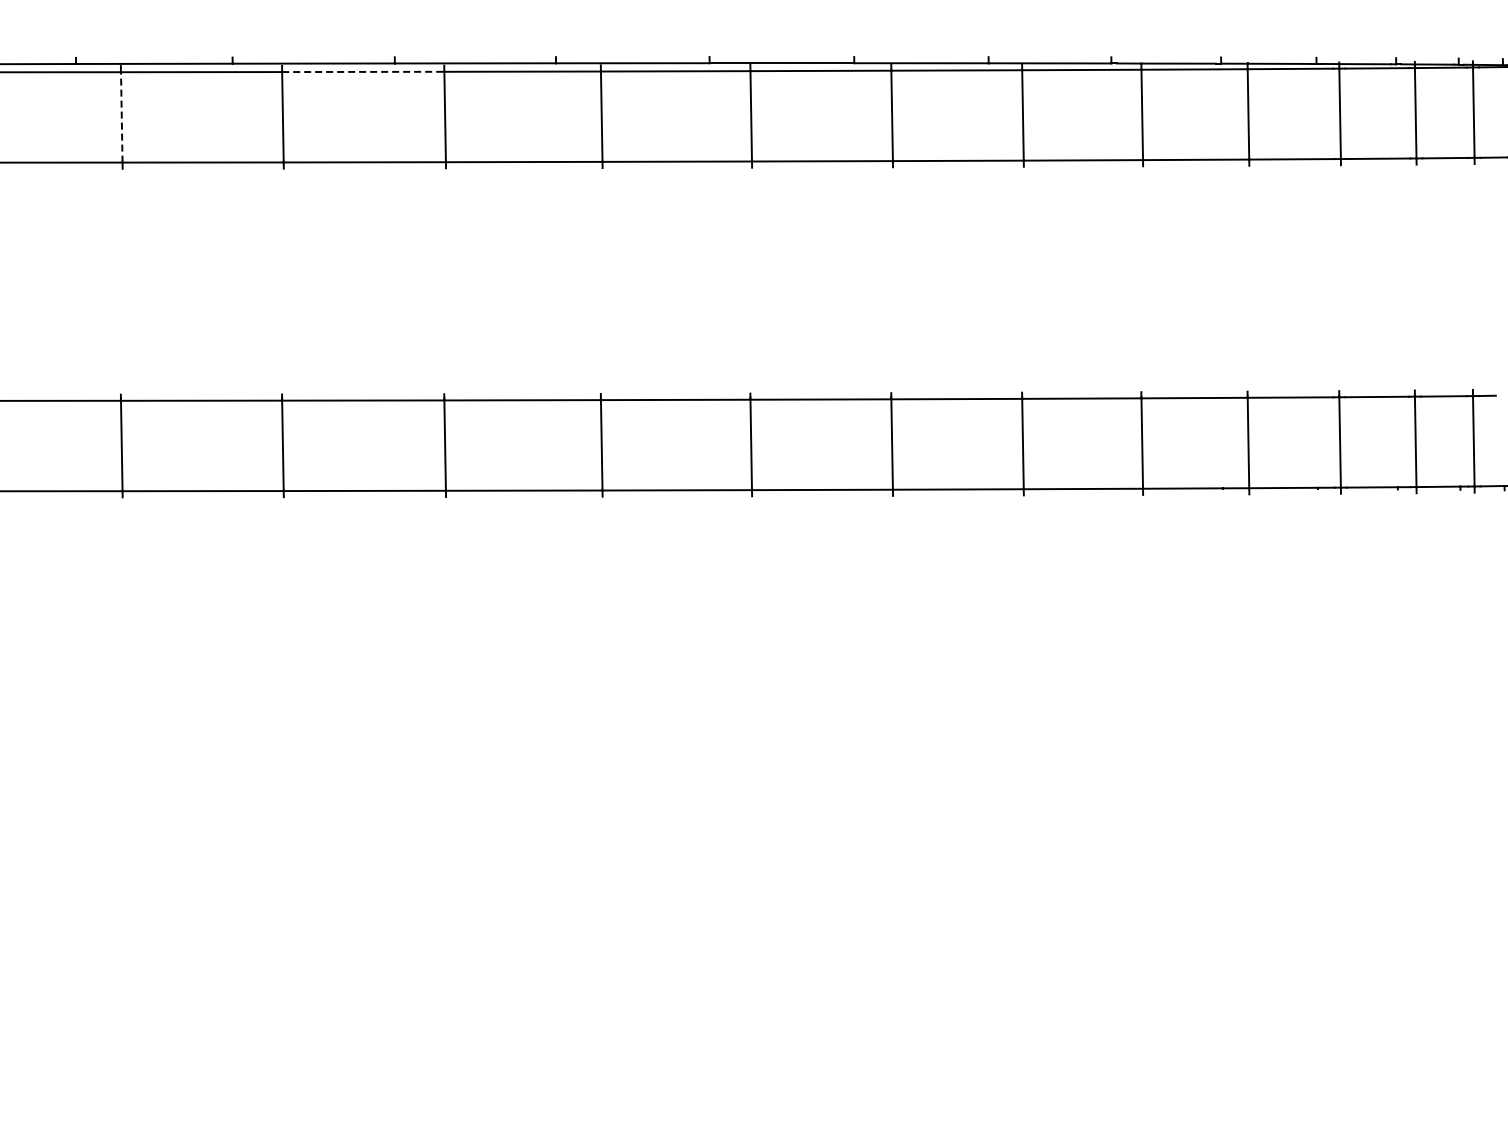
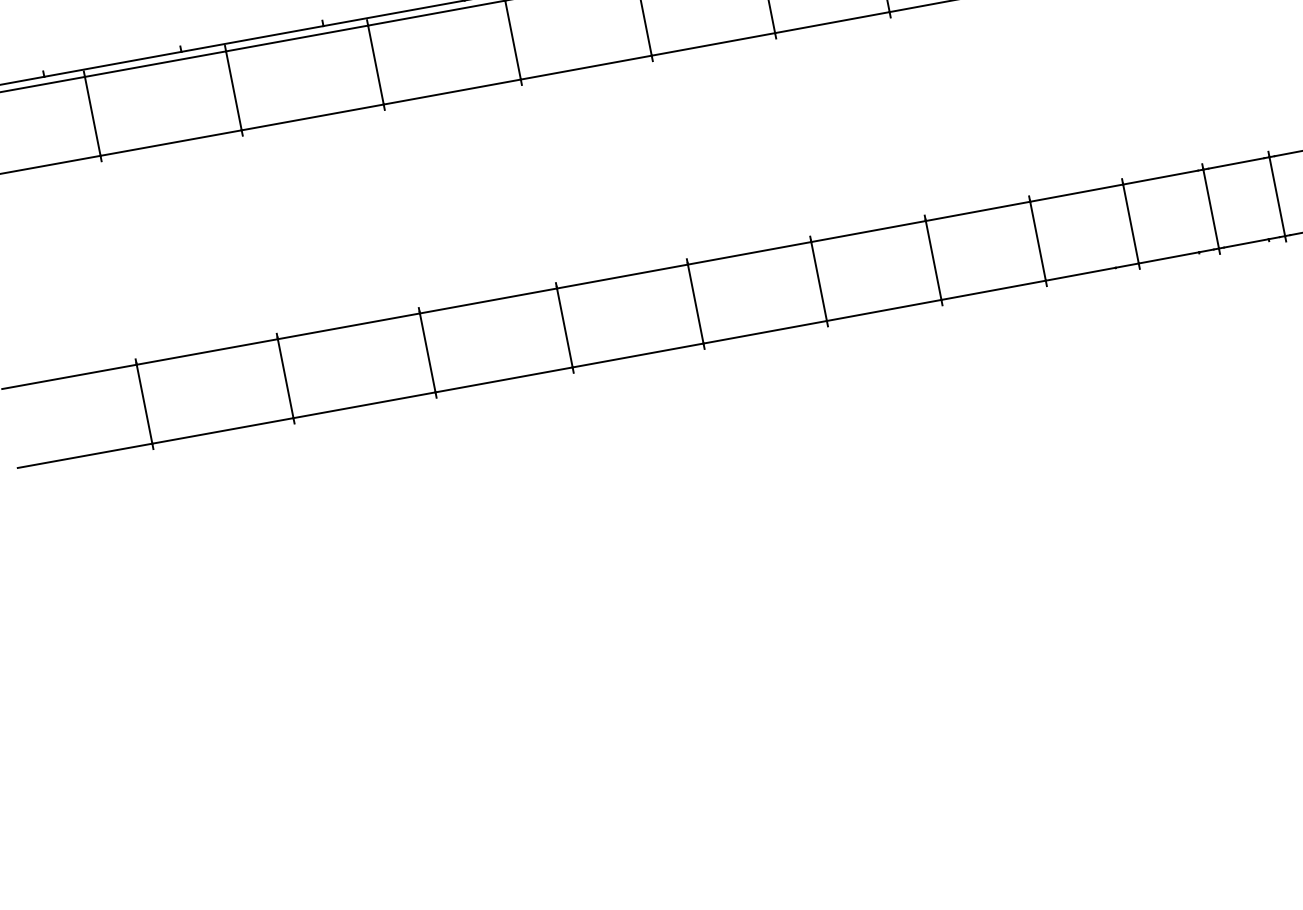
line: (363, 71) -> (297, 38), dashed -> solid
line: (121, 116) -> (92, 115), dashed -> solid

